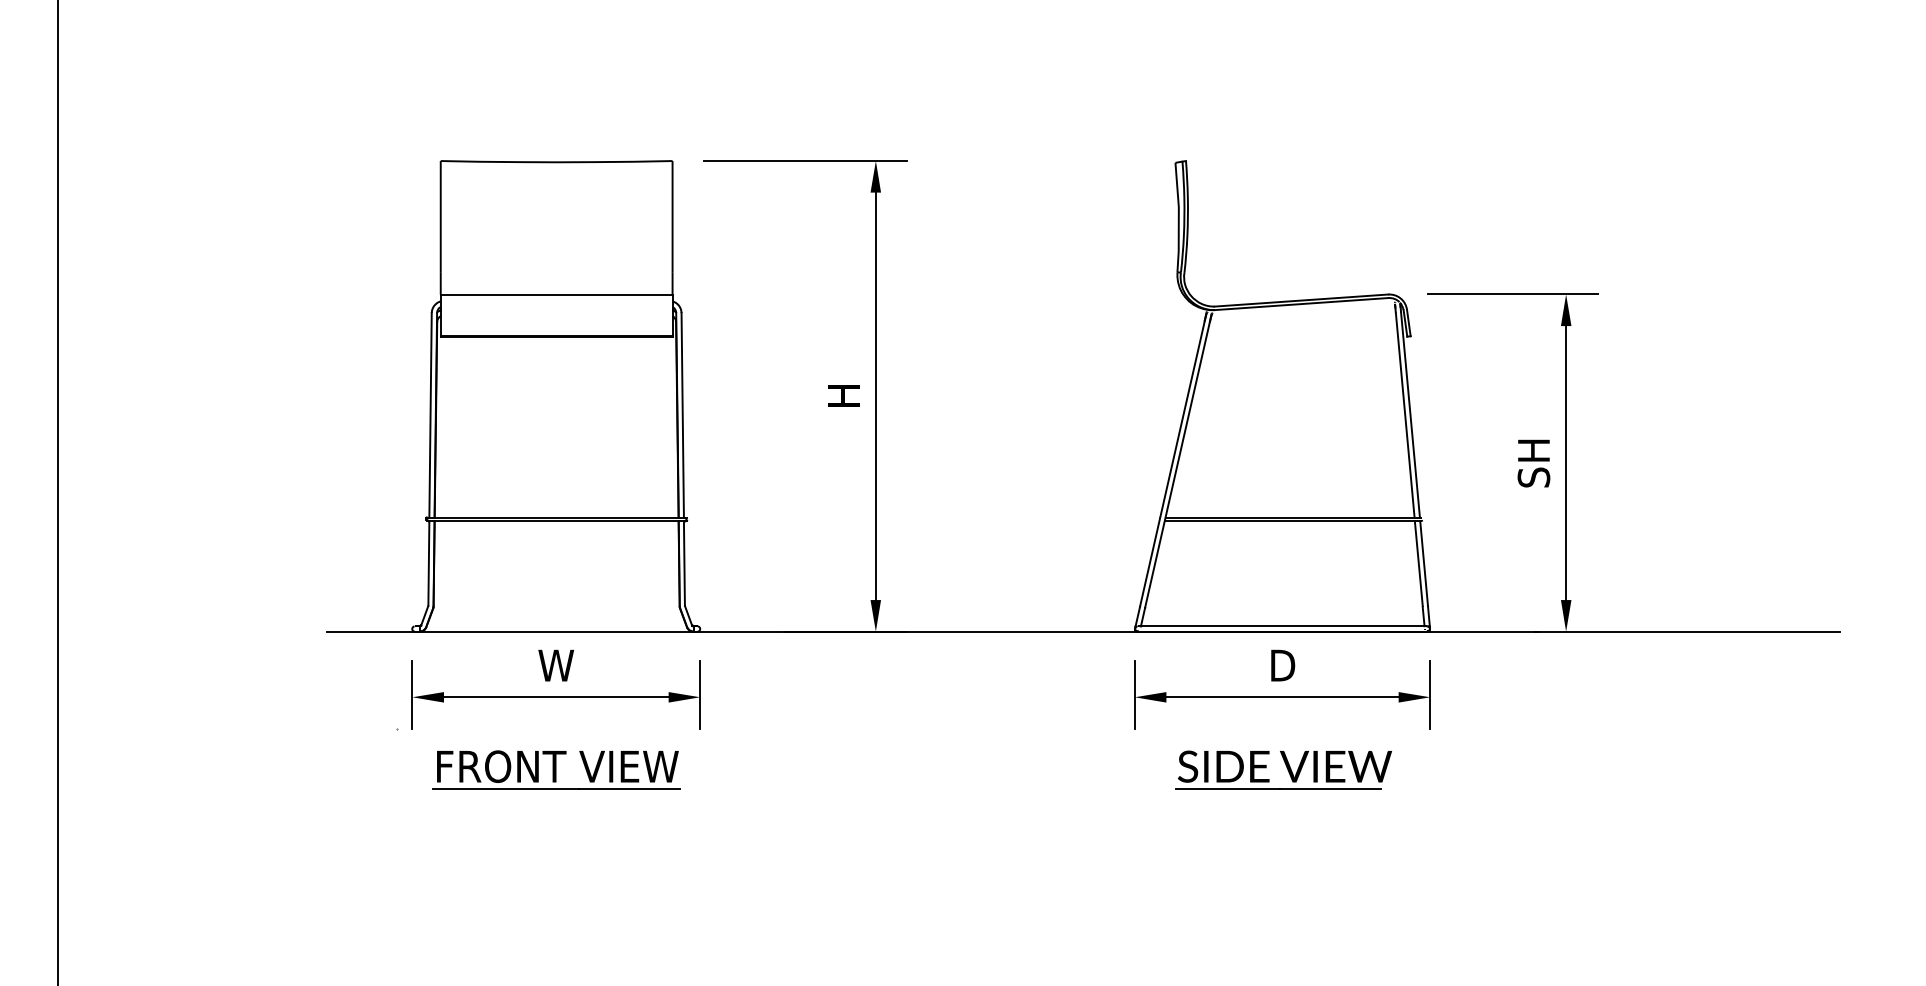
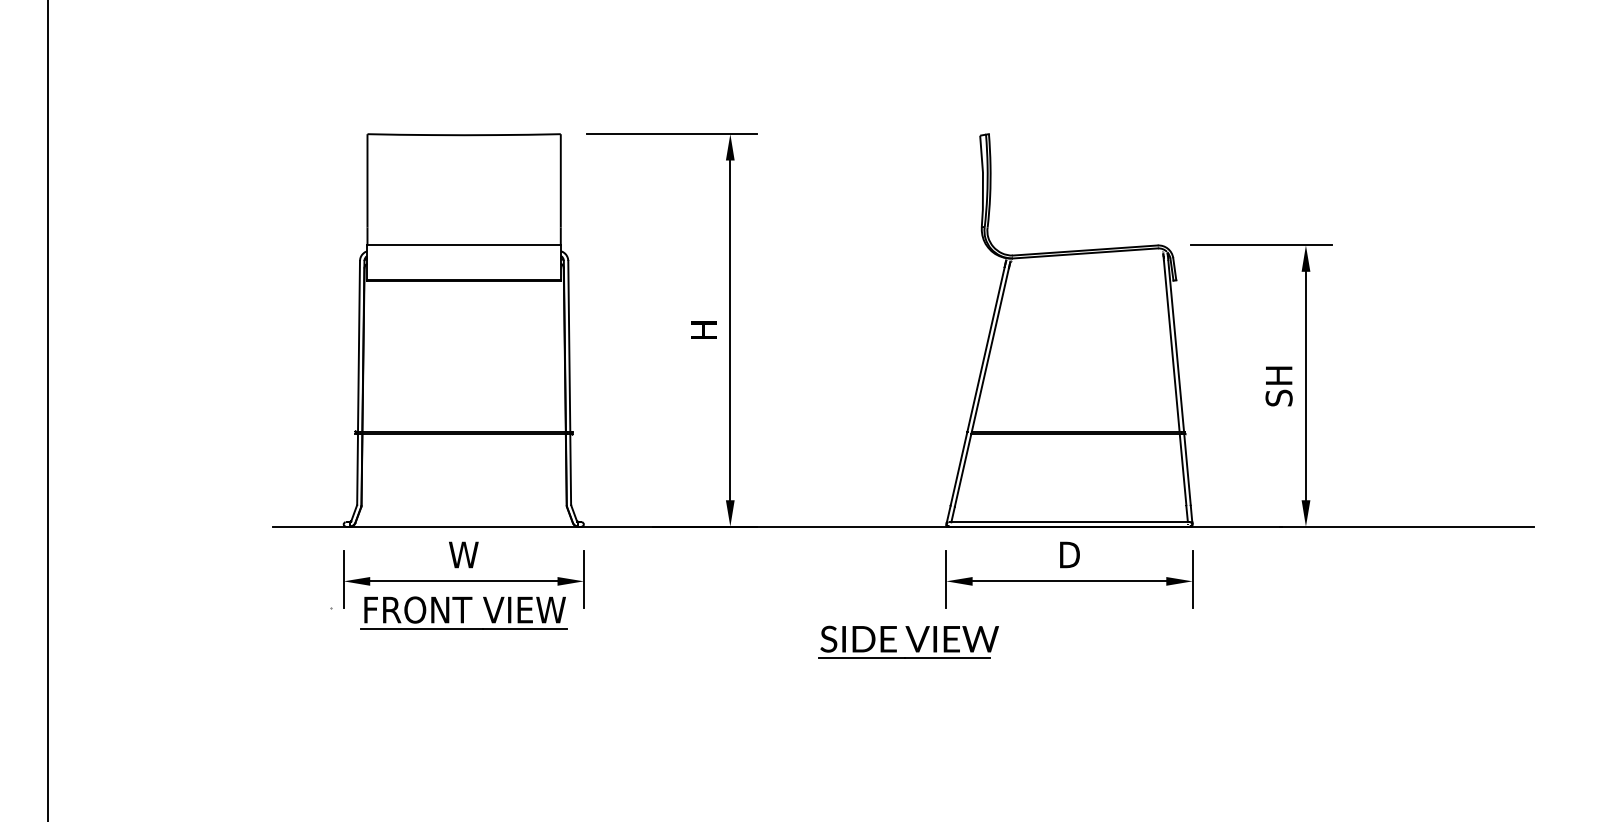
part: (556, 769) -> (464, 612), moved
part: (1283, 769) -> (908, 641), moved

